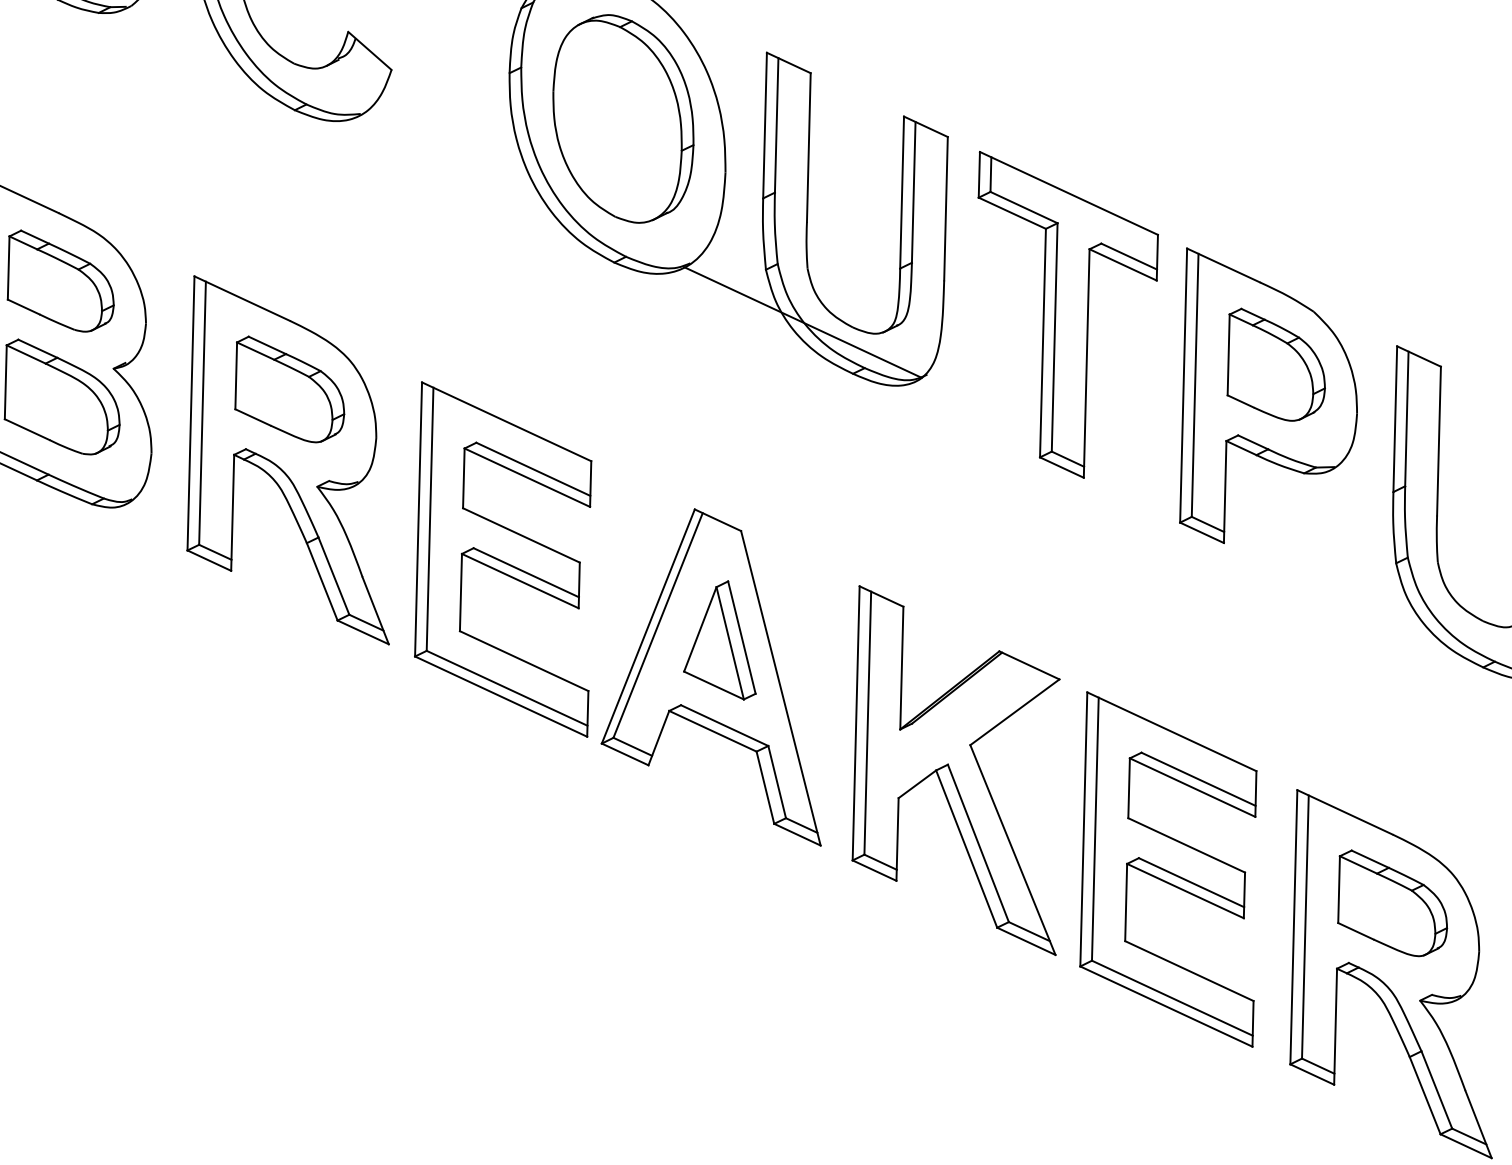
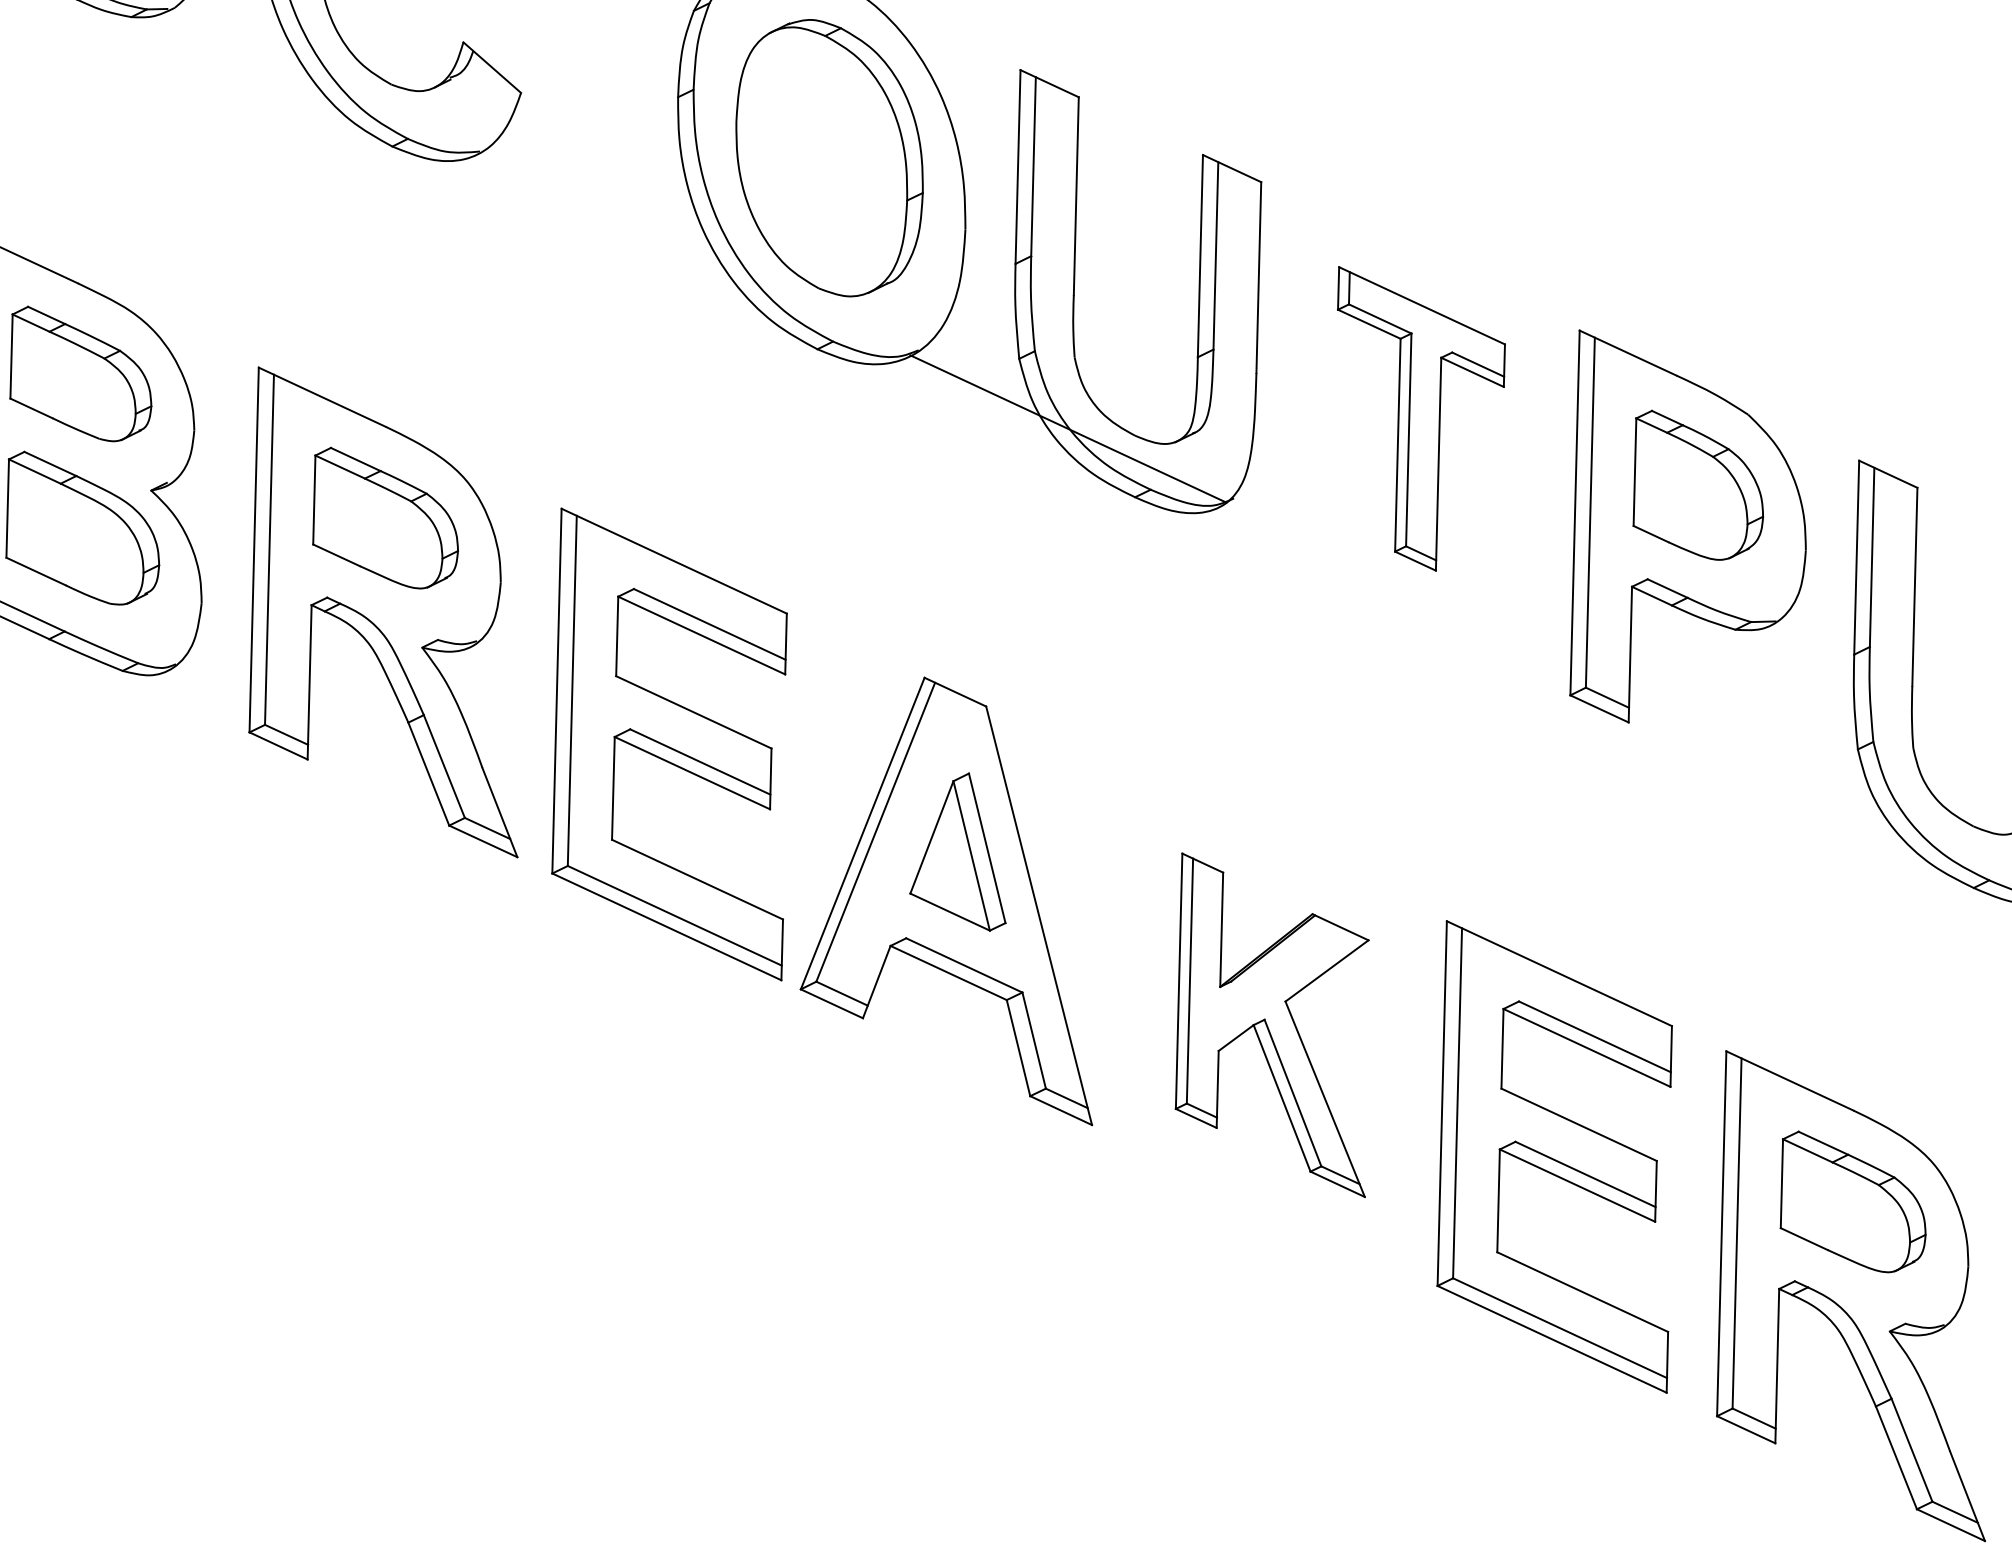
part: (1067, 314) -> (1420, 418), size x0.7
part: (955, 770) -> (1271, 1025), size x0.7

